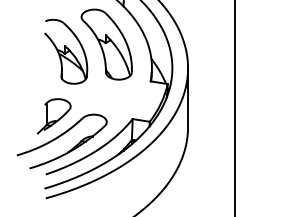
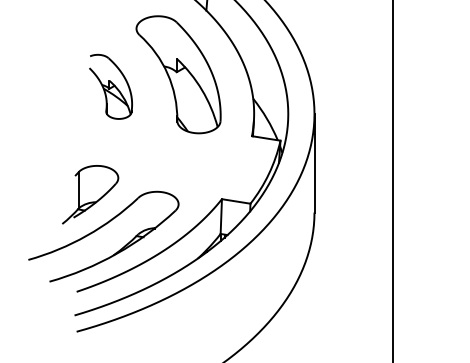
part: (66, 51) -> (111, 86), size x0.6

